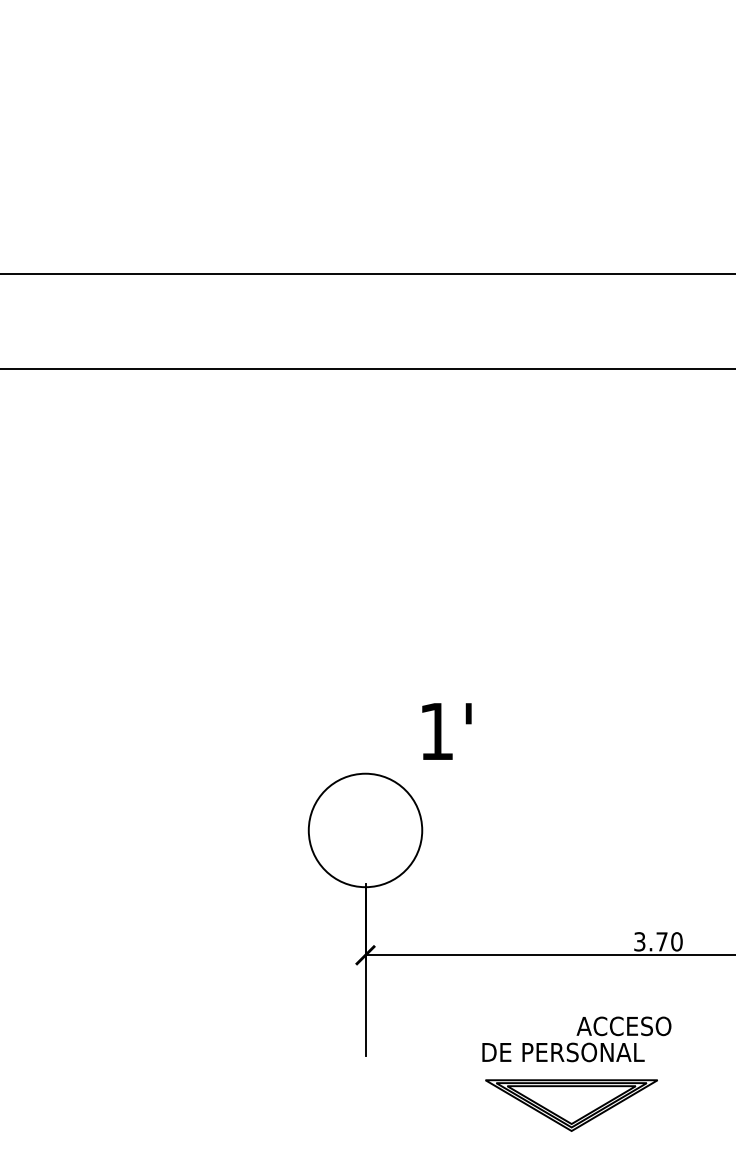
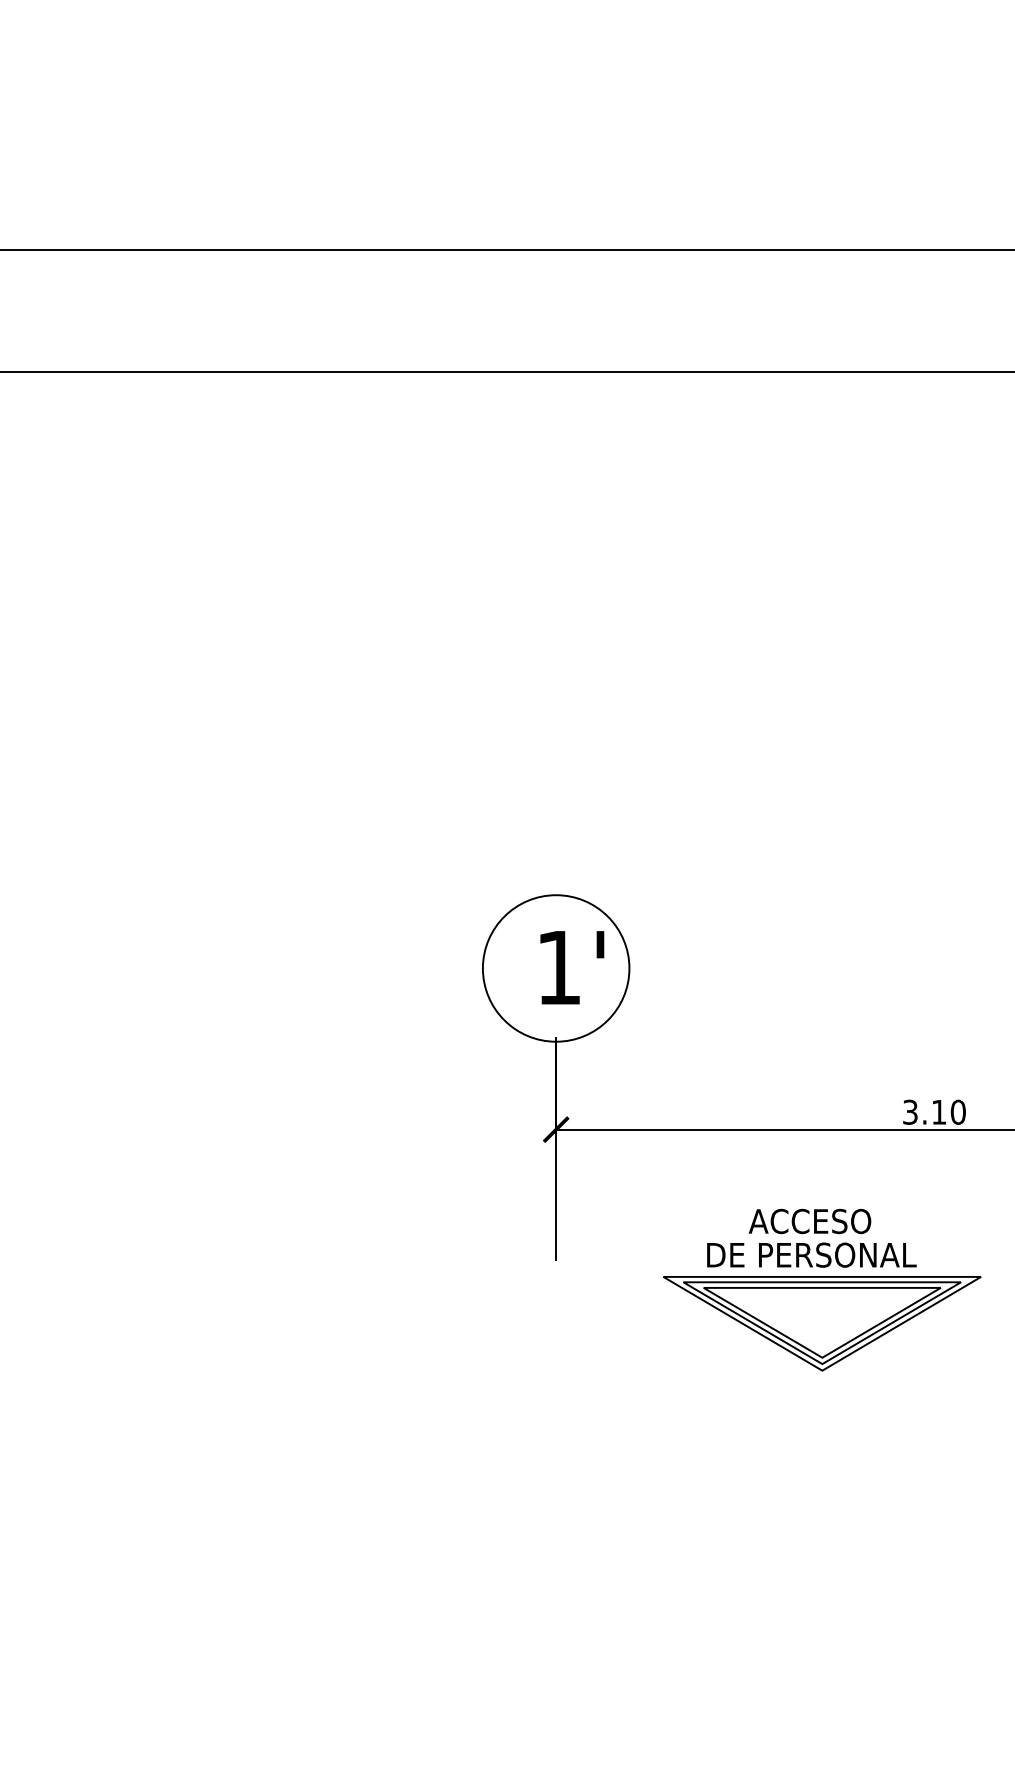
text: (447, 731) -> (572, 967), moved
text: (662, 941) -> (939, 1112), 3.70 -> 3.10
text: (623, 1026) -> (809, 1221), moved
part: (571, 1105) -> (822, 1323), size x1.43

